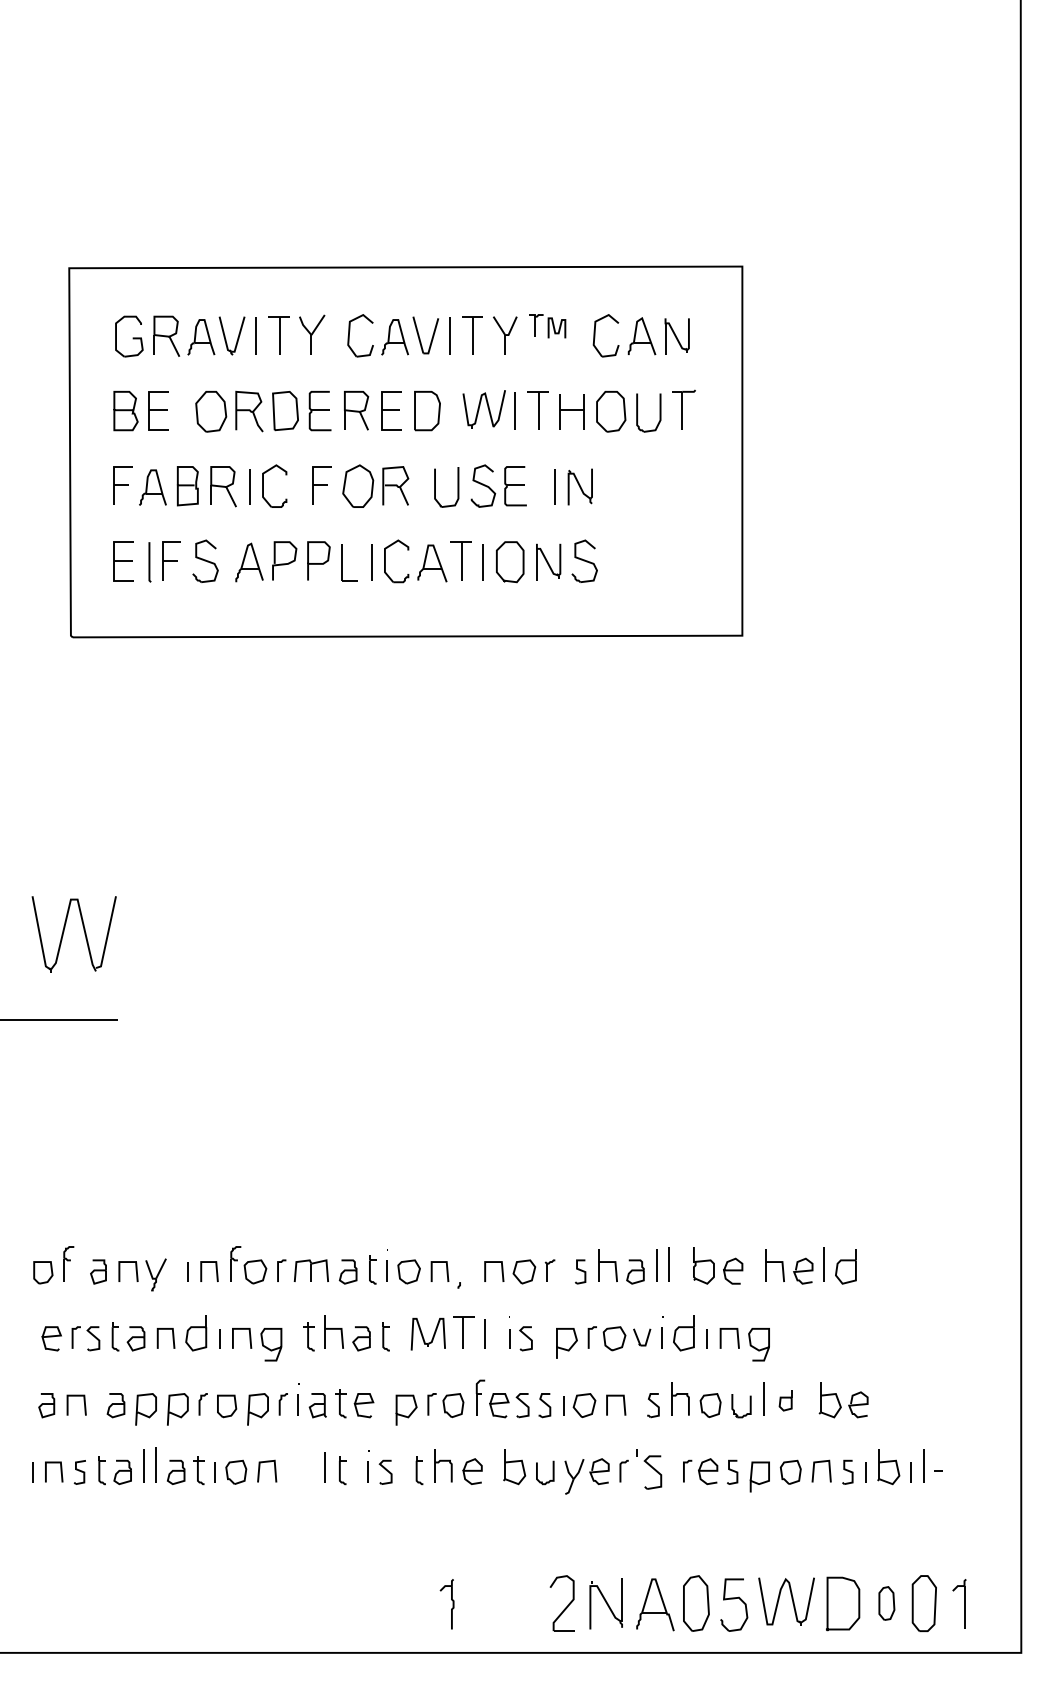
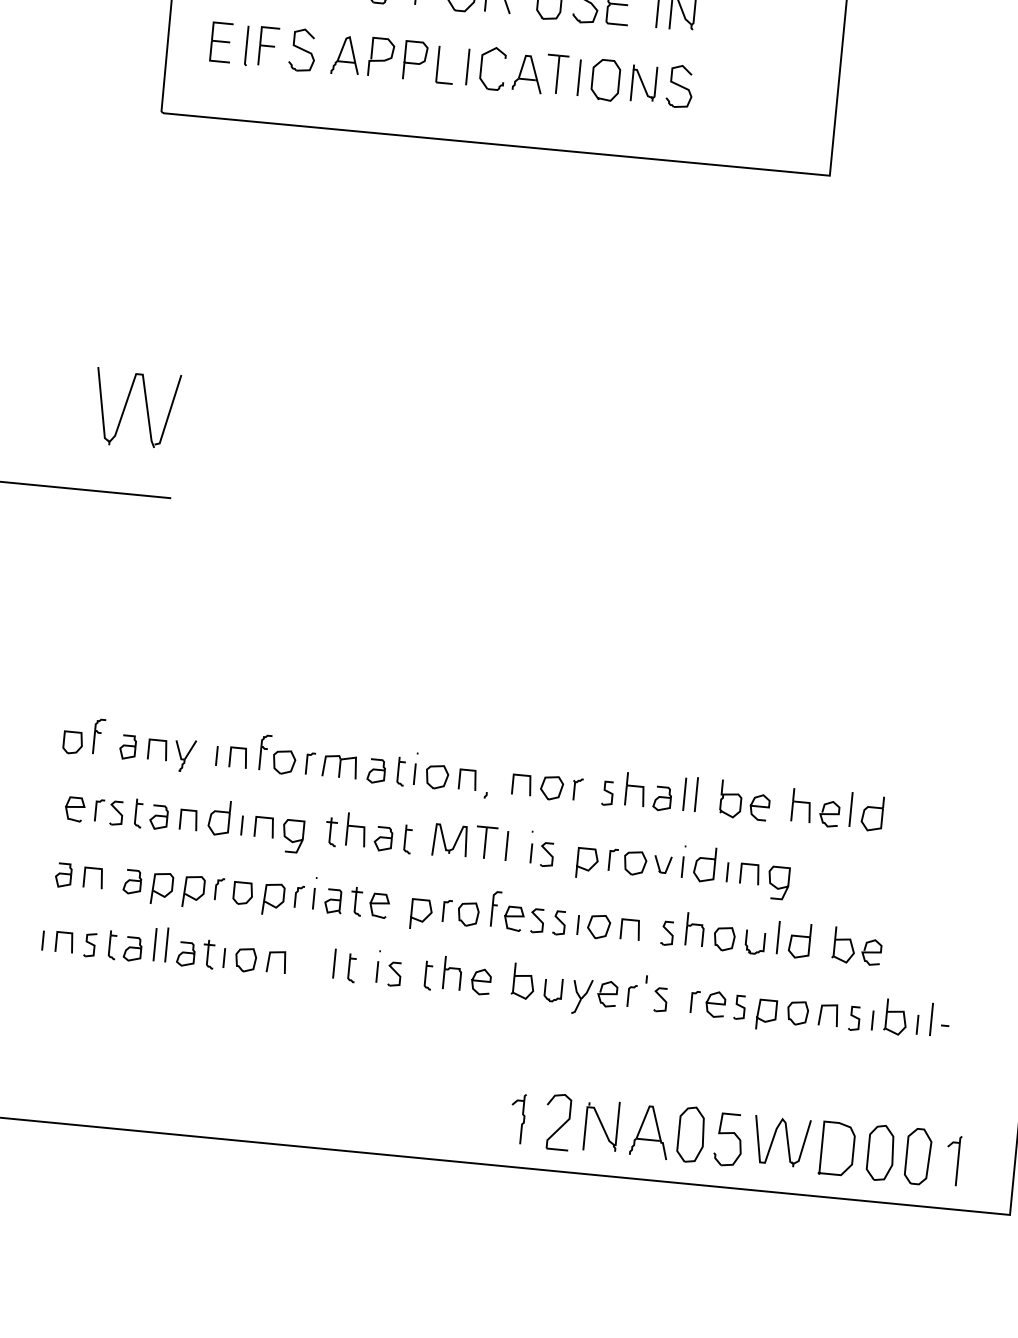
part: (785, 1400) -> (799, 941), size x1.67
part: (652, 1471) -> (660, 999), size x0.71
part: (886, 1603) -> (880, 1152), size x1.67
part: (446, 1604) -> (517, 1118), moved

